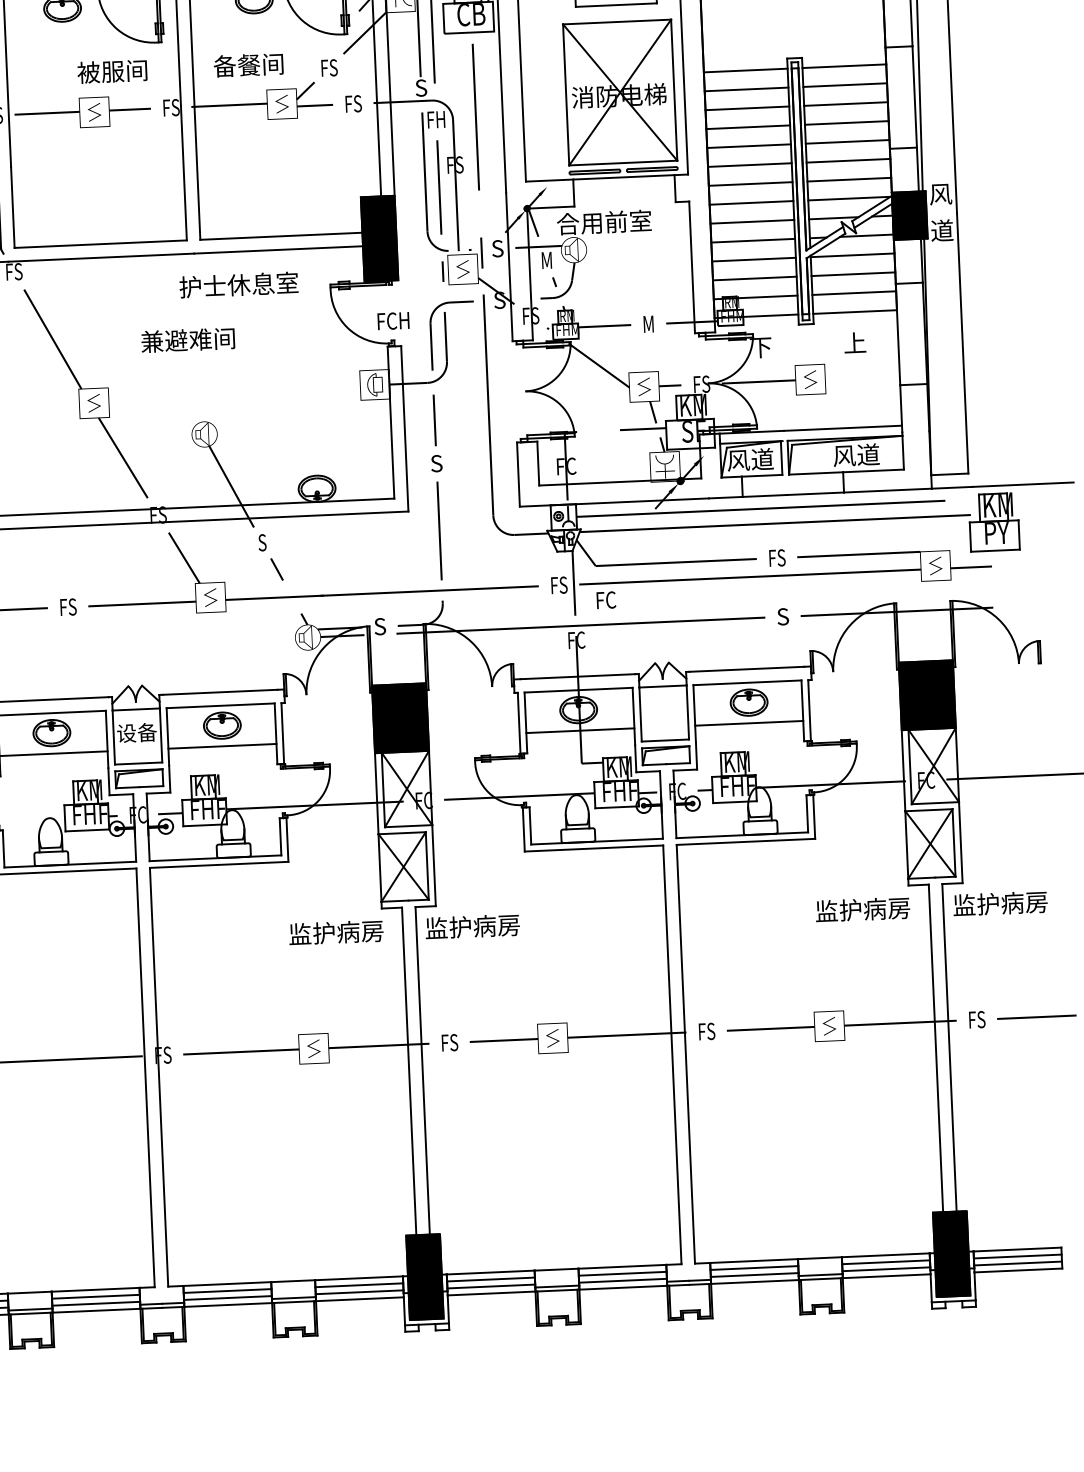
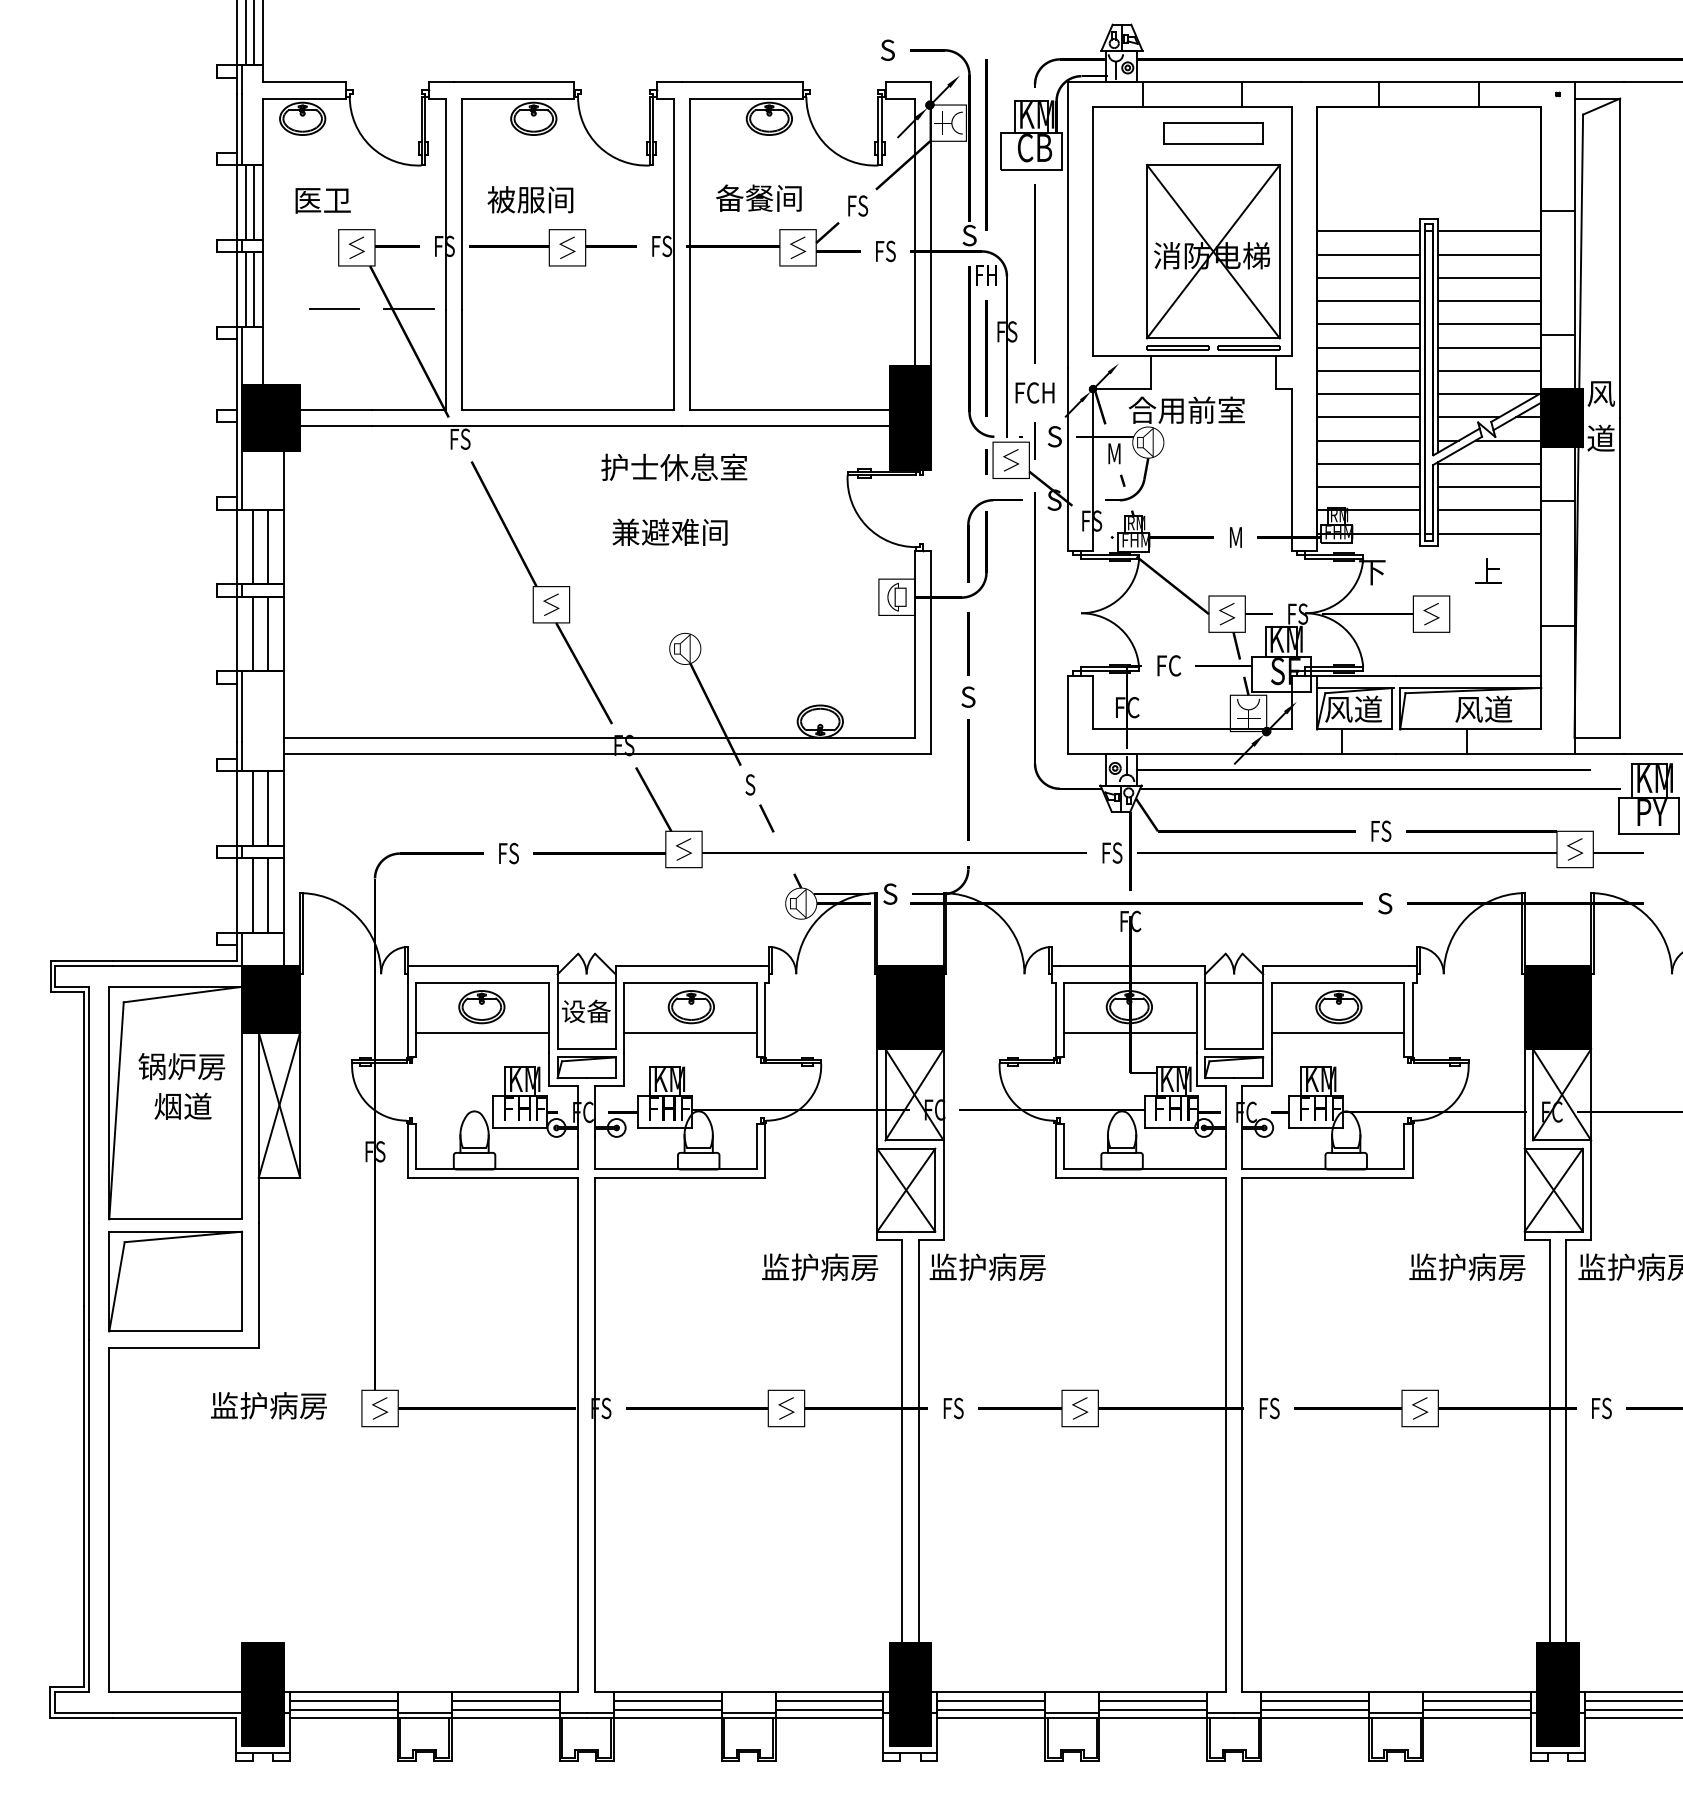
text: (112, 71) -> (530, 199), moved
text: (239, 284) -> (674, 466), moved
text: (393, 320) -> (1034, 392), moved
text: (606, 599) -> (1169, 665), moved

